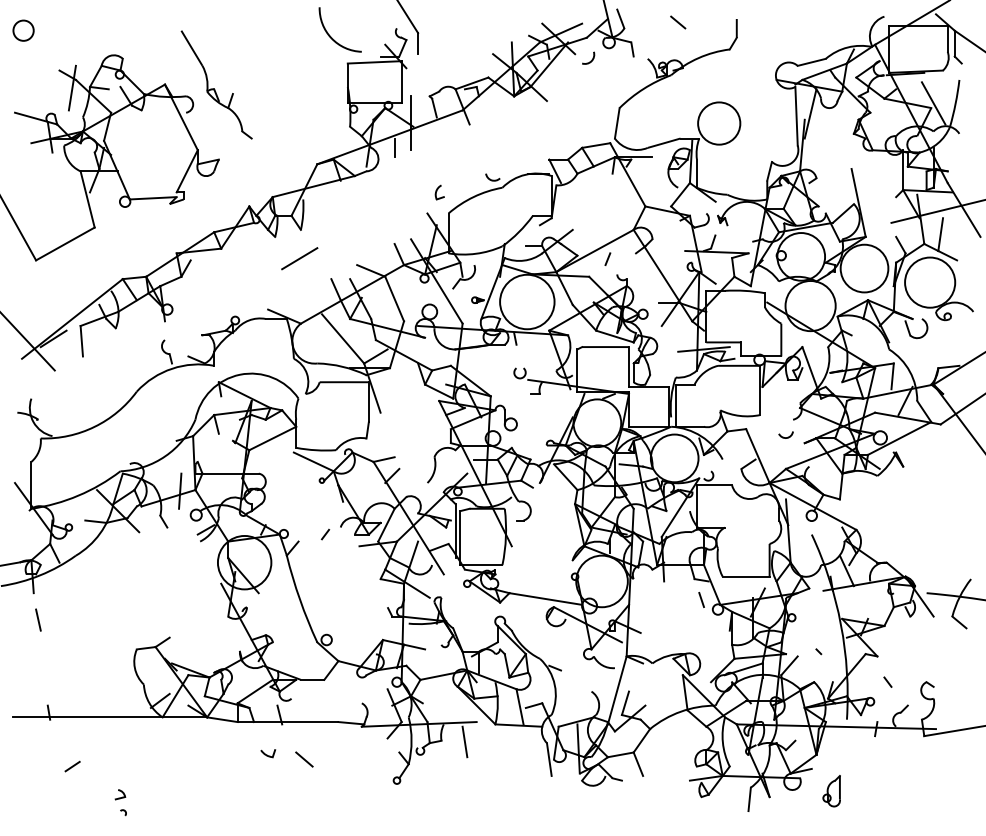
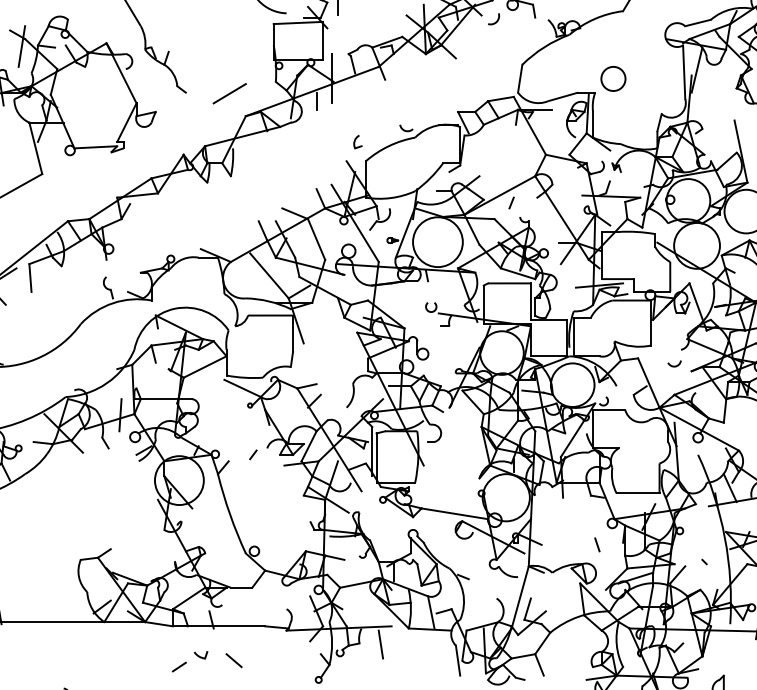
circle: (719, 123) -> (613, 78), size x0.62
line: (299, 258) -> (229, 93), moved
line: (701, 599) -> (597, 544), moved
line: (72, 766) -> (179, 666), moved

